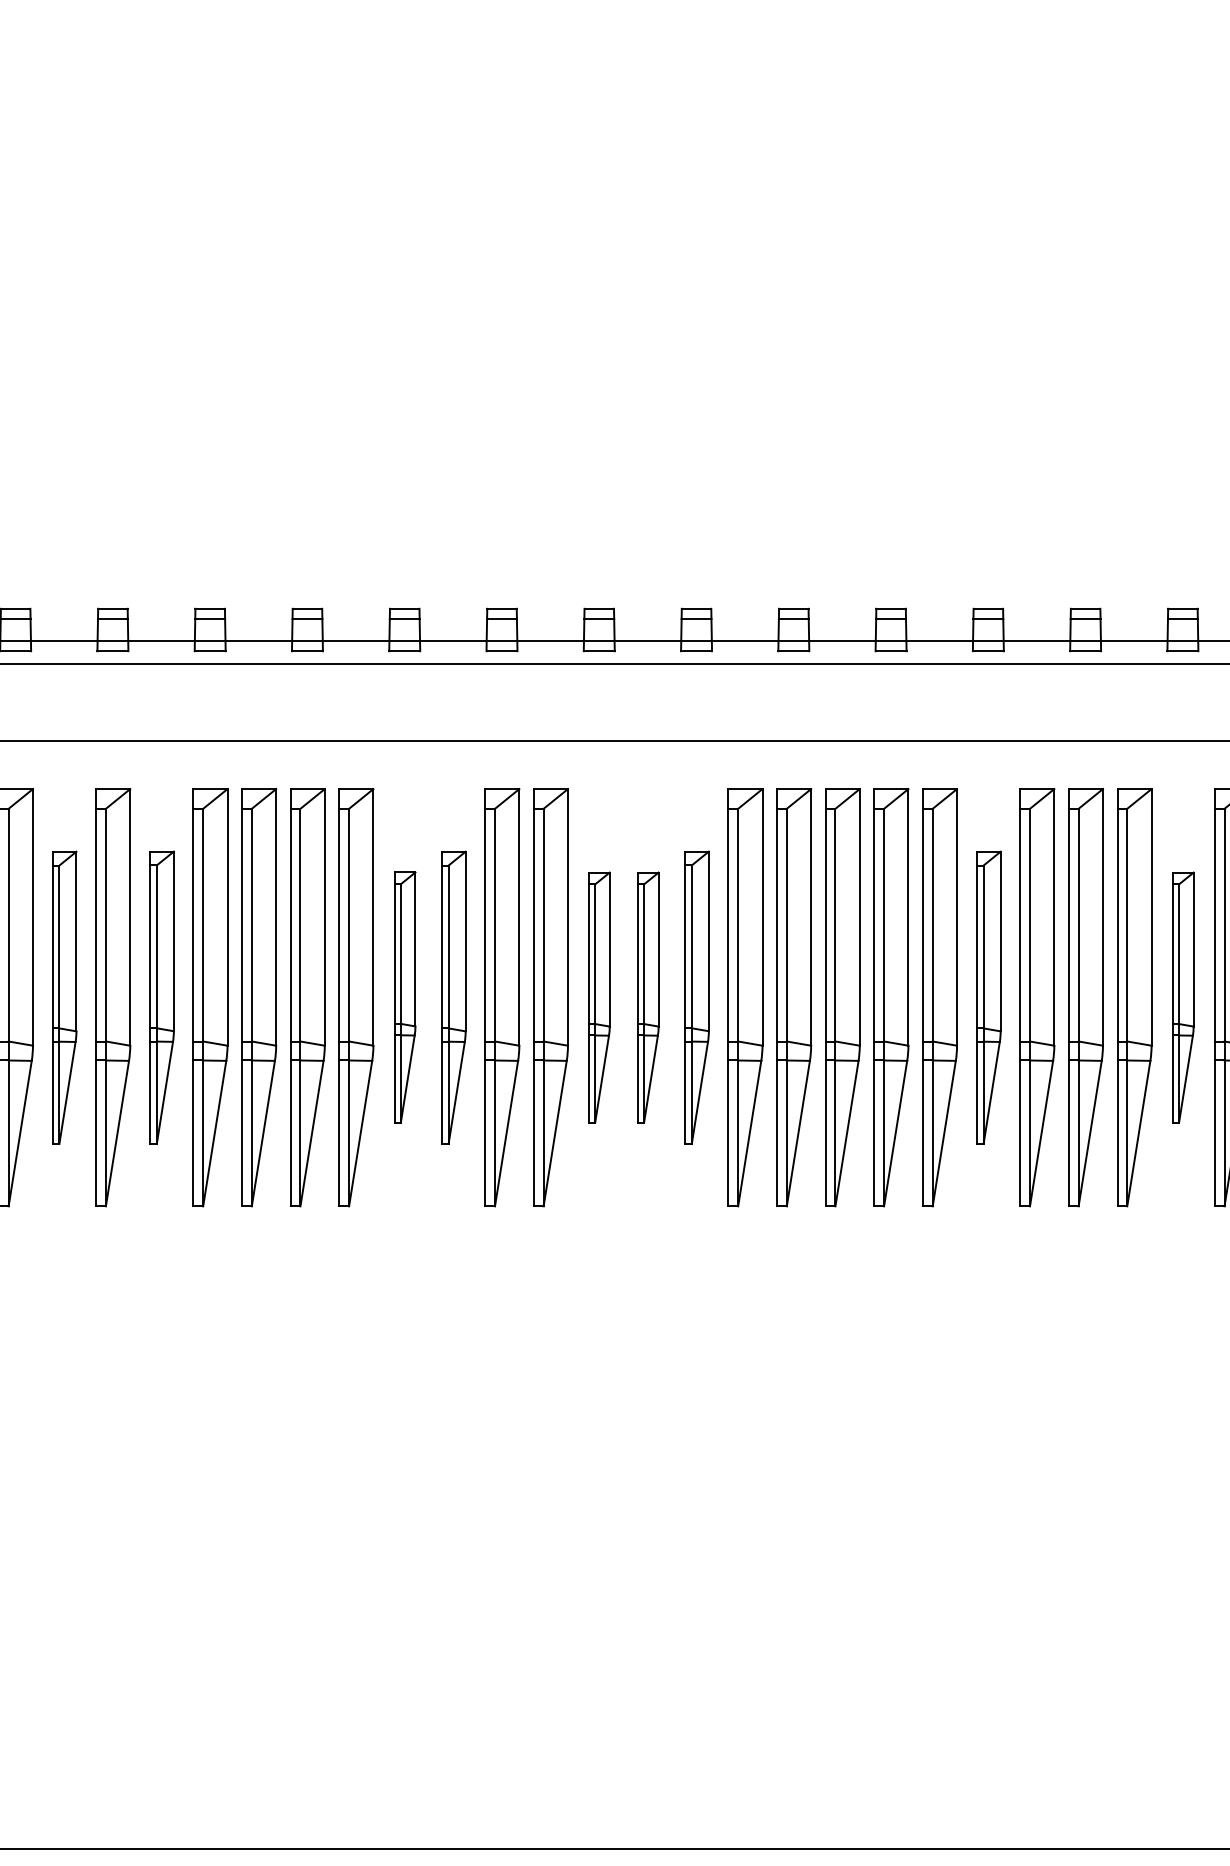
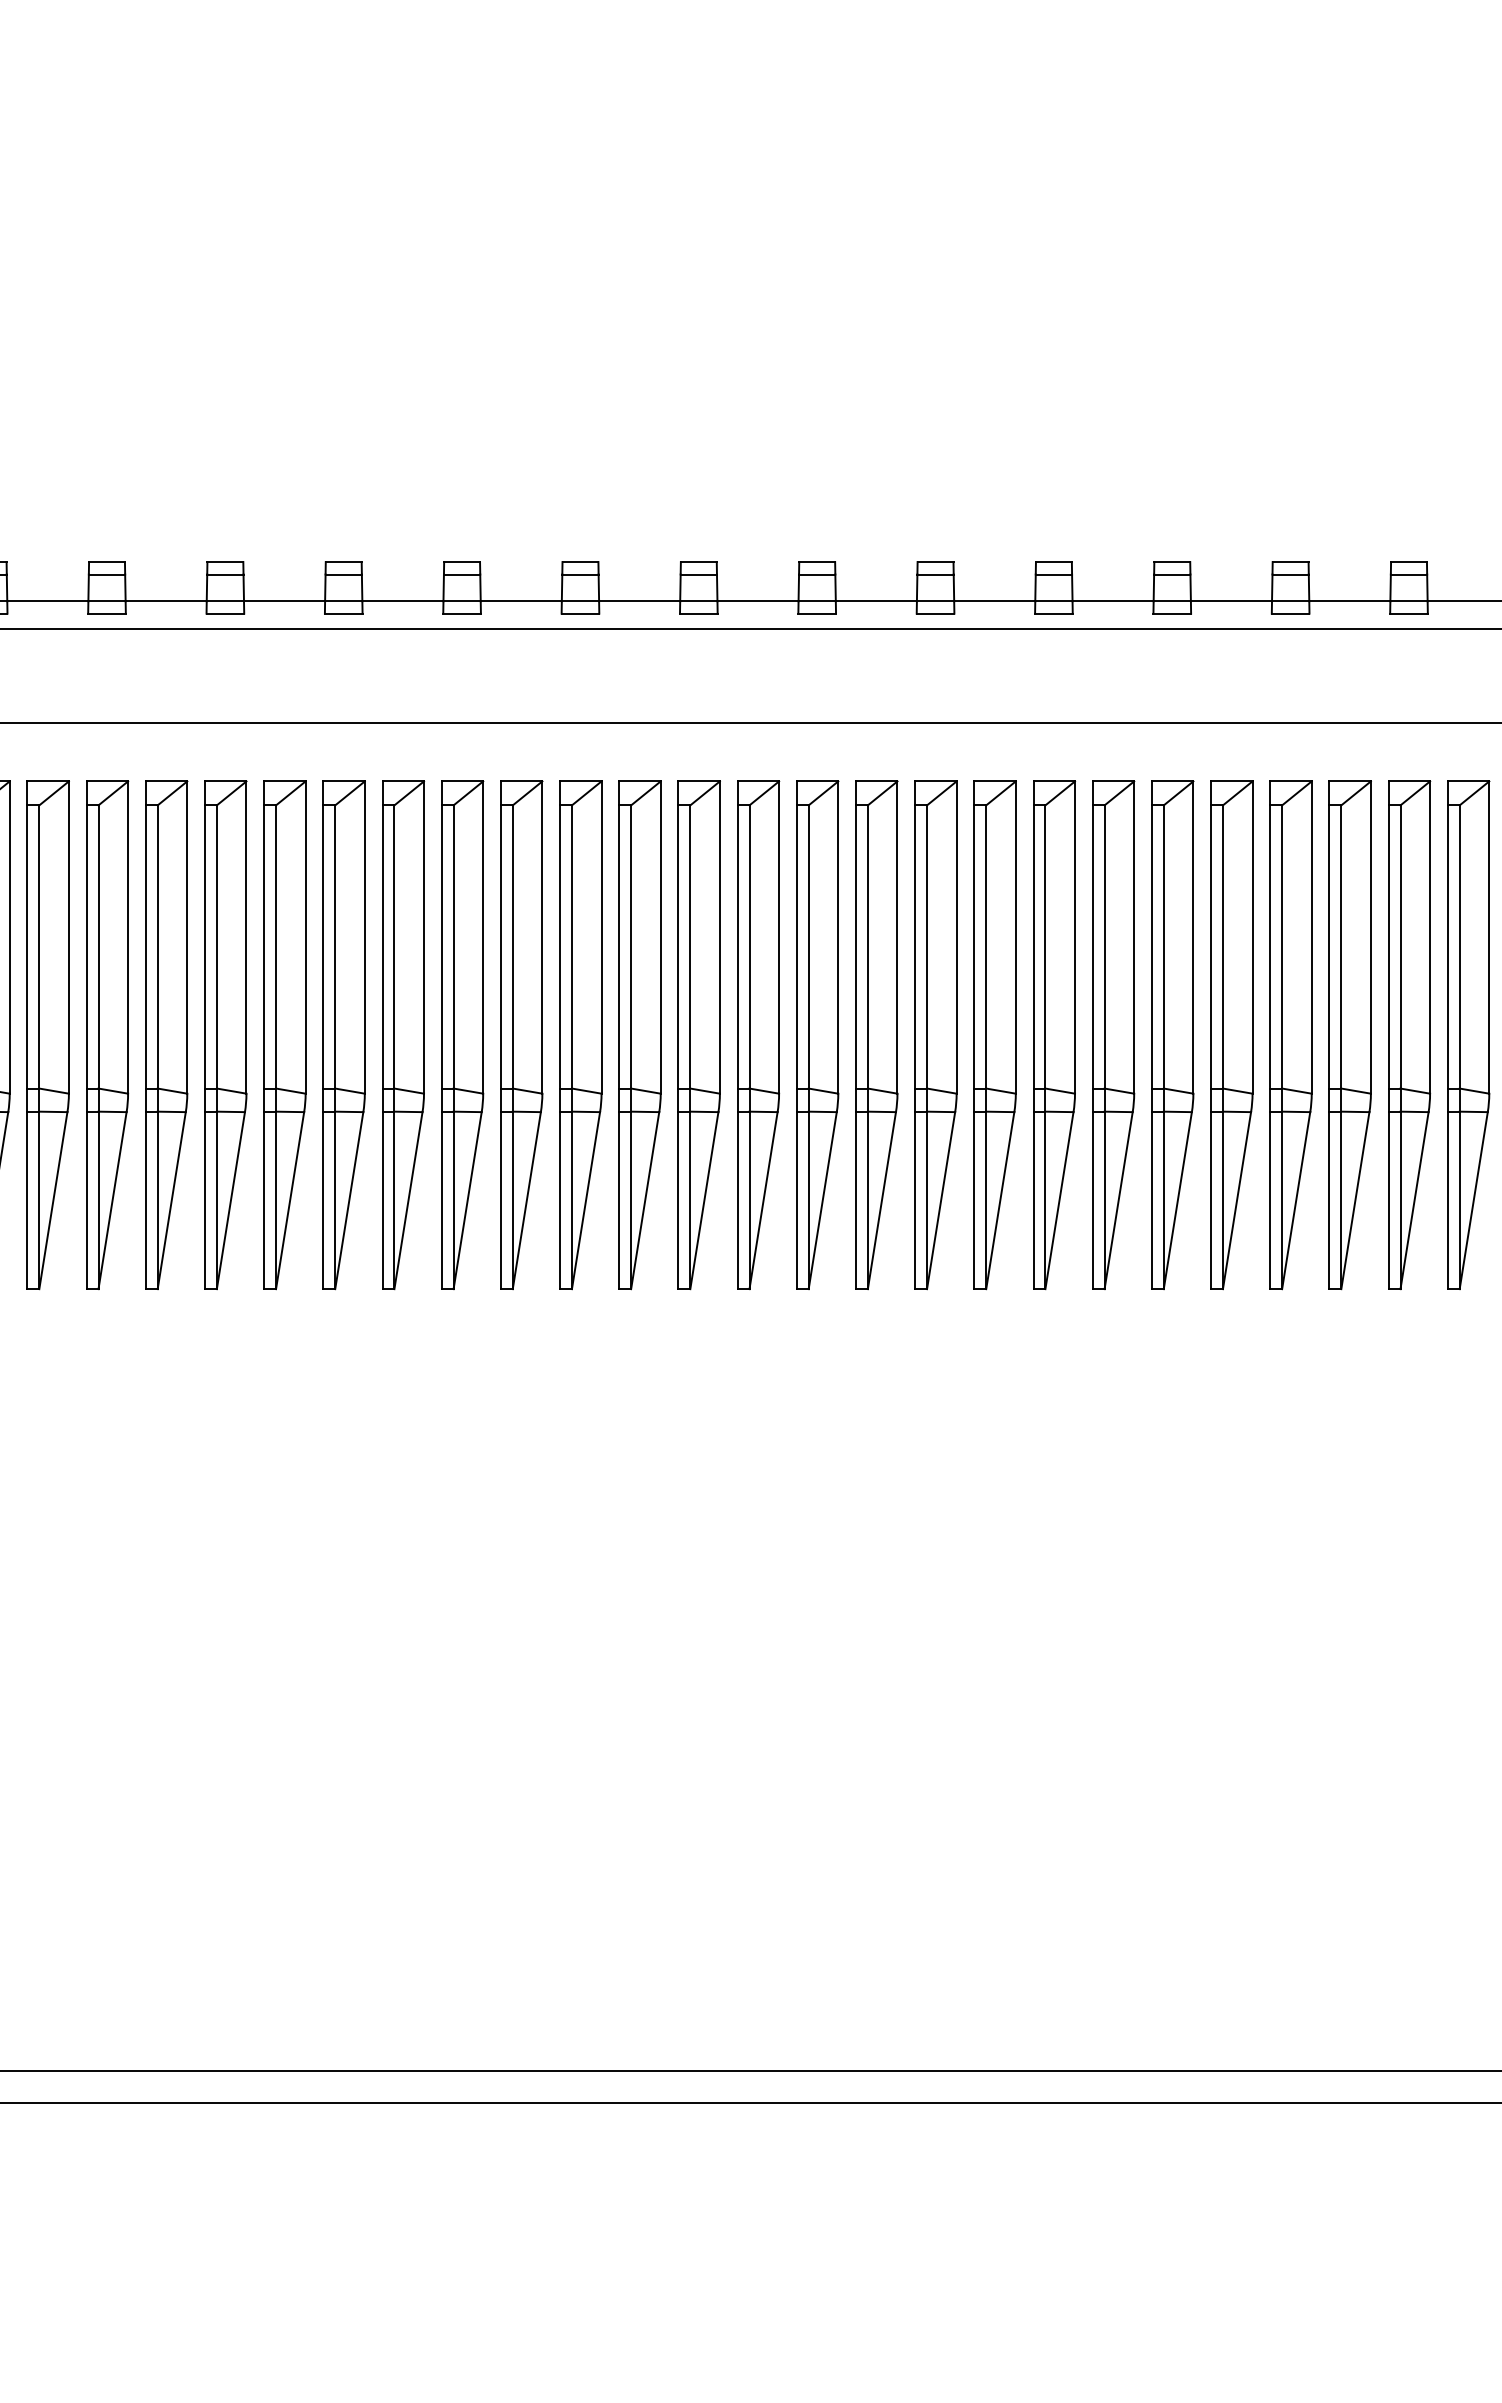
part: (64, 997) -> (47, 1035), size x1.43
part: (161, 997) -> (166, 1034), size x1.43
part: (405, 997) -> (462, 1034), size x1.67
part: (453, 997) -> (521, 1035), size x1.43
part: (599, 997) -> (698, 1035), size x1.67
part: (648, 997) -> (758, 1035), size x1.67
part: (696, 997) -> (817, 1034), size x1.43
part: (988, 997) -> (1172, 1035), size x1.43
part: (1183, 997) -> (1409, 1035), size x1.67

